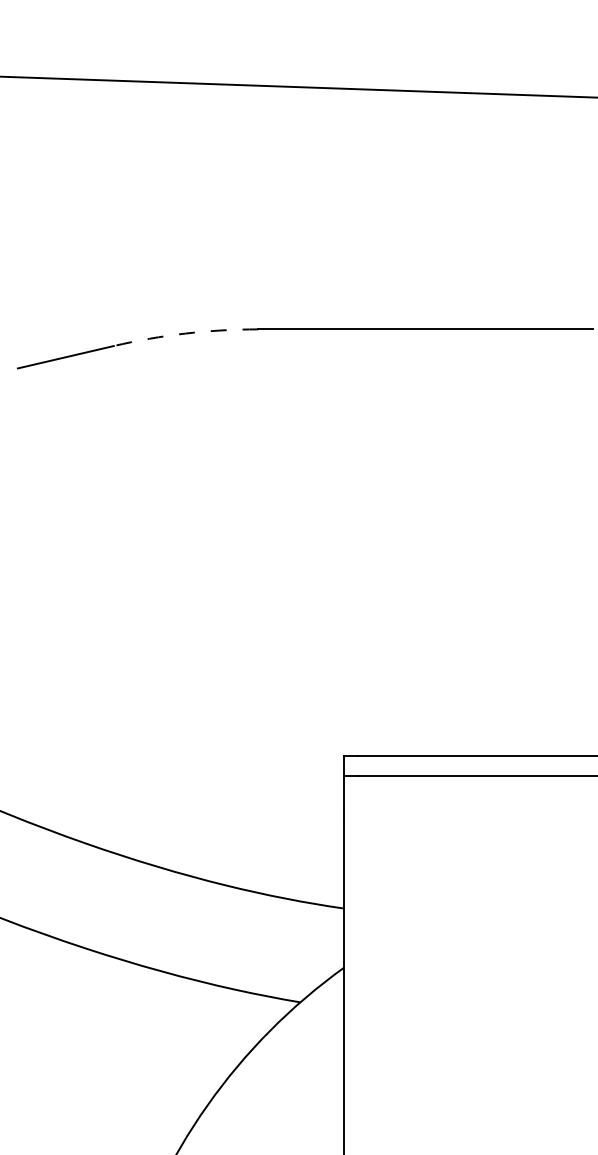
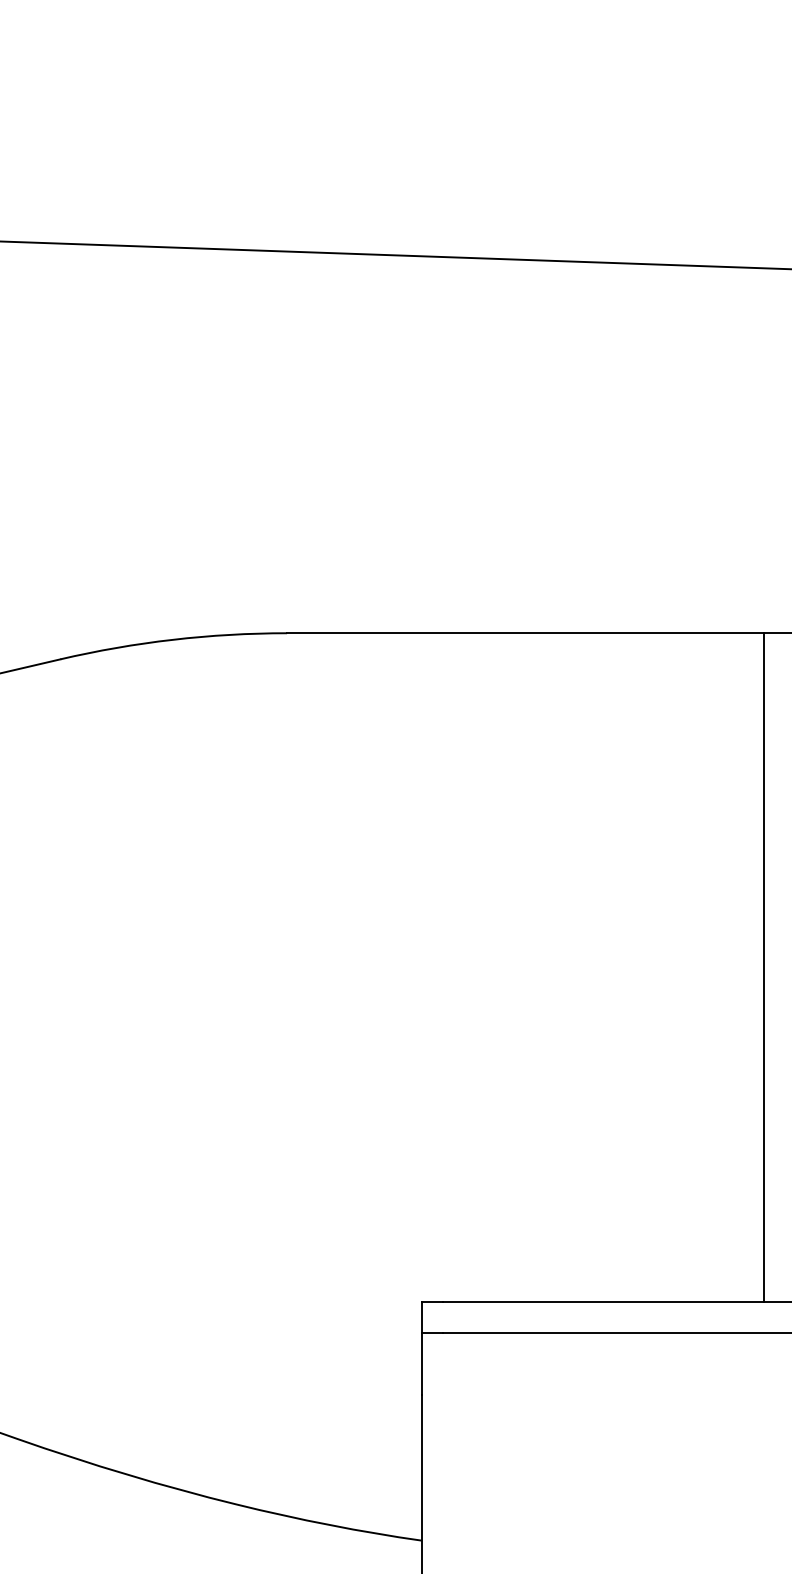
arc: (185, 333) -> (172, 639), dashed -> solid
line: (563, 542) -> (764, 967), added

